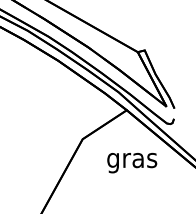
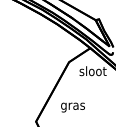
text: (131, 160) -> (92, 72), gras -> sloot

